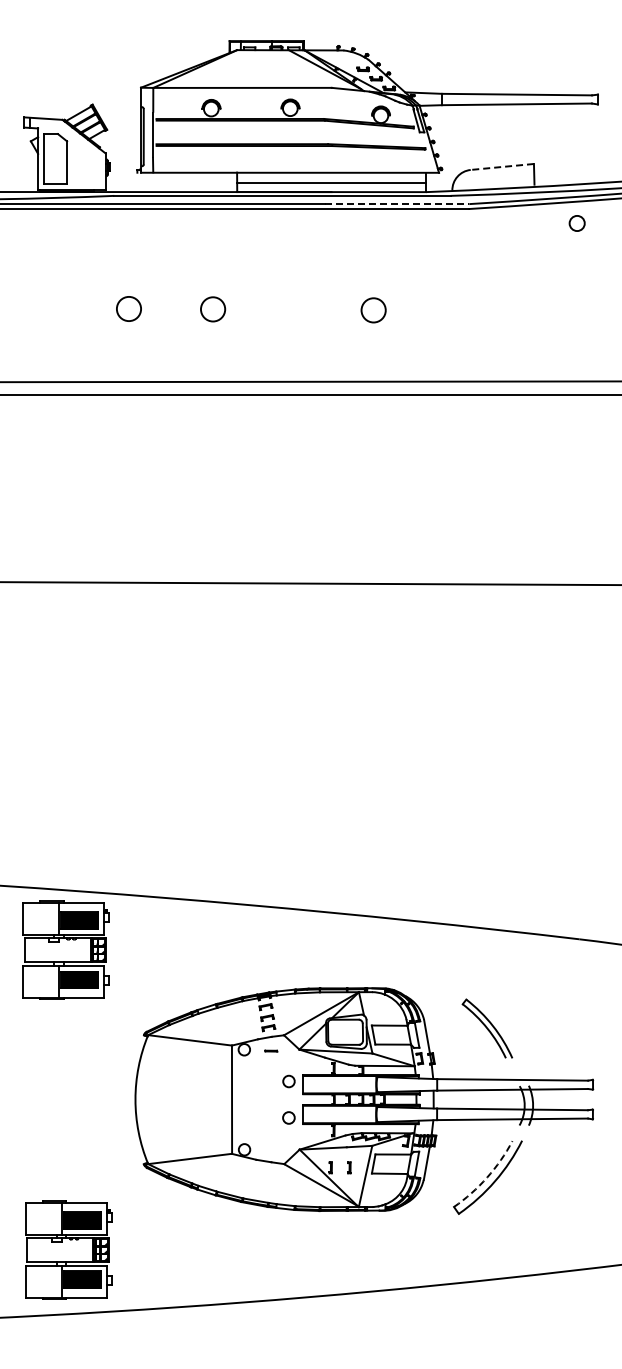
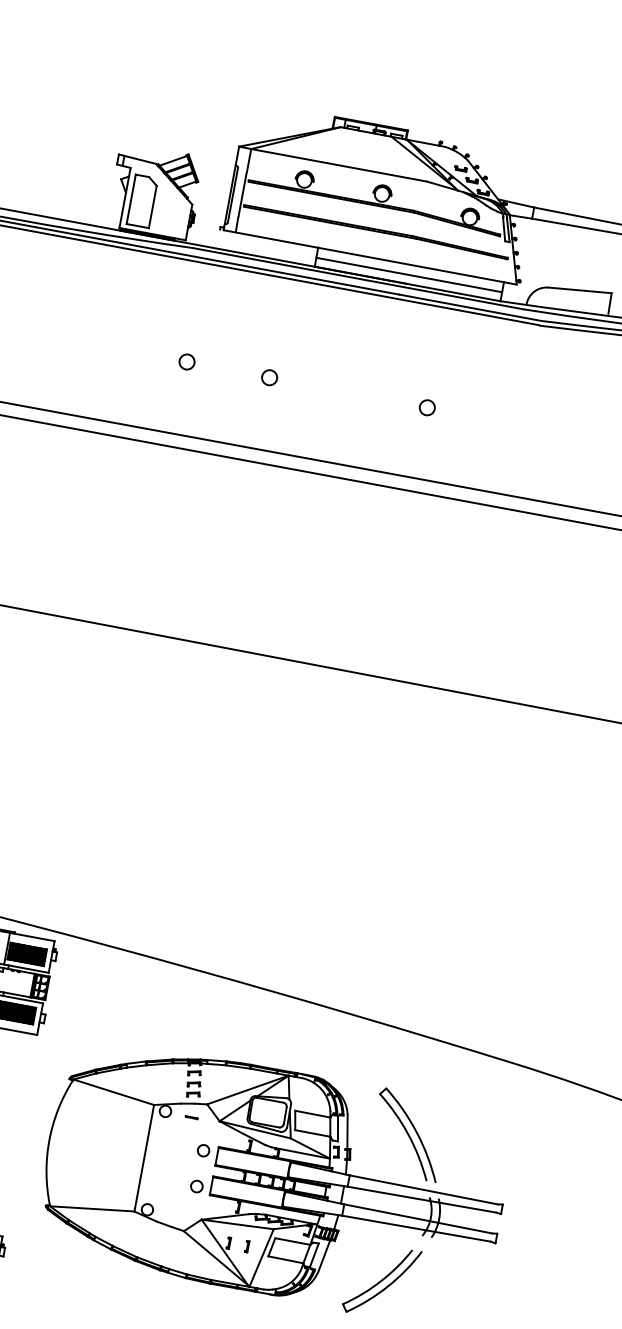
line: (502, 166) -> (580, 289), dashed -> solid
line: (396, 204) -> (469, 308), dashed -> solid
circle: (128, 308) -> (186, 361), size x0.62
circle: (212, 309) -> (269, 377), size x0.62
circle: (373, 309) -> (427, 407), size x0.62
part: (487, 1028) -> (408, 1134), size x1.43
arc: (487, 1177) -> (381, 1281), dashed -> solid

